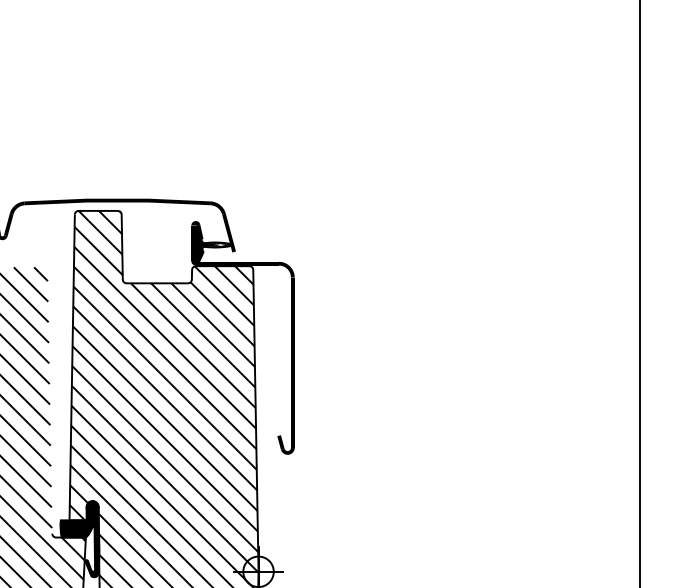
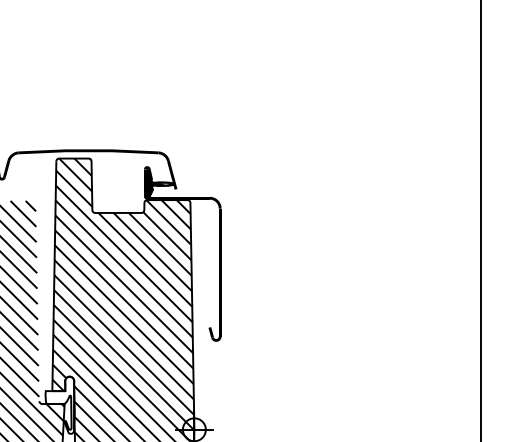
hatch: (79, 538) -> (59, 404), removed

